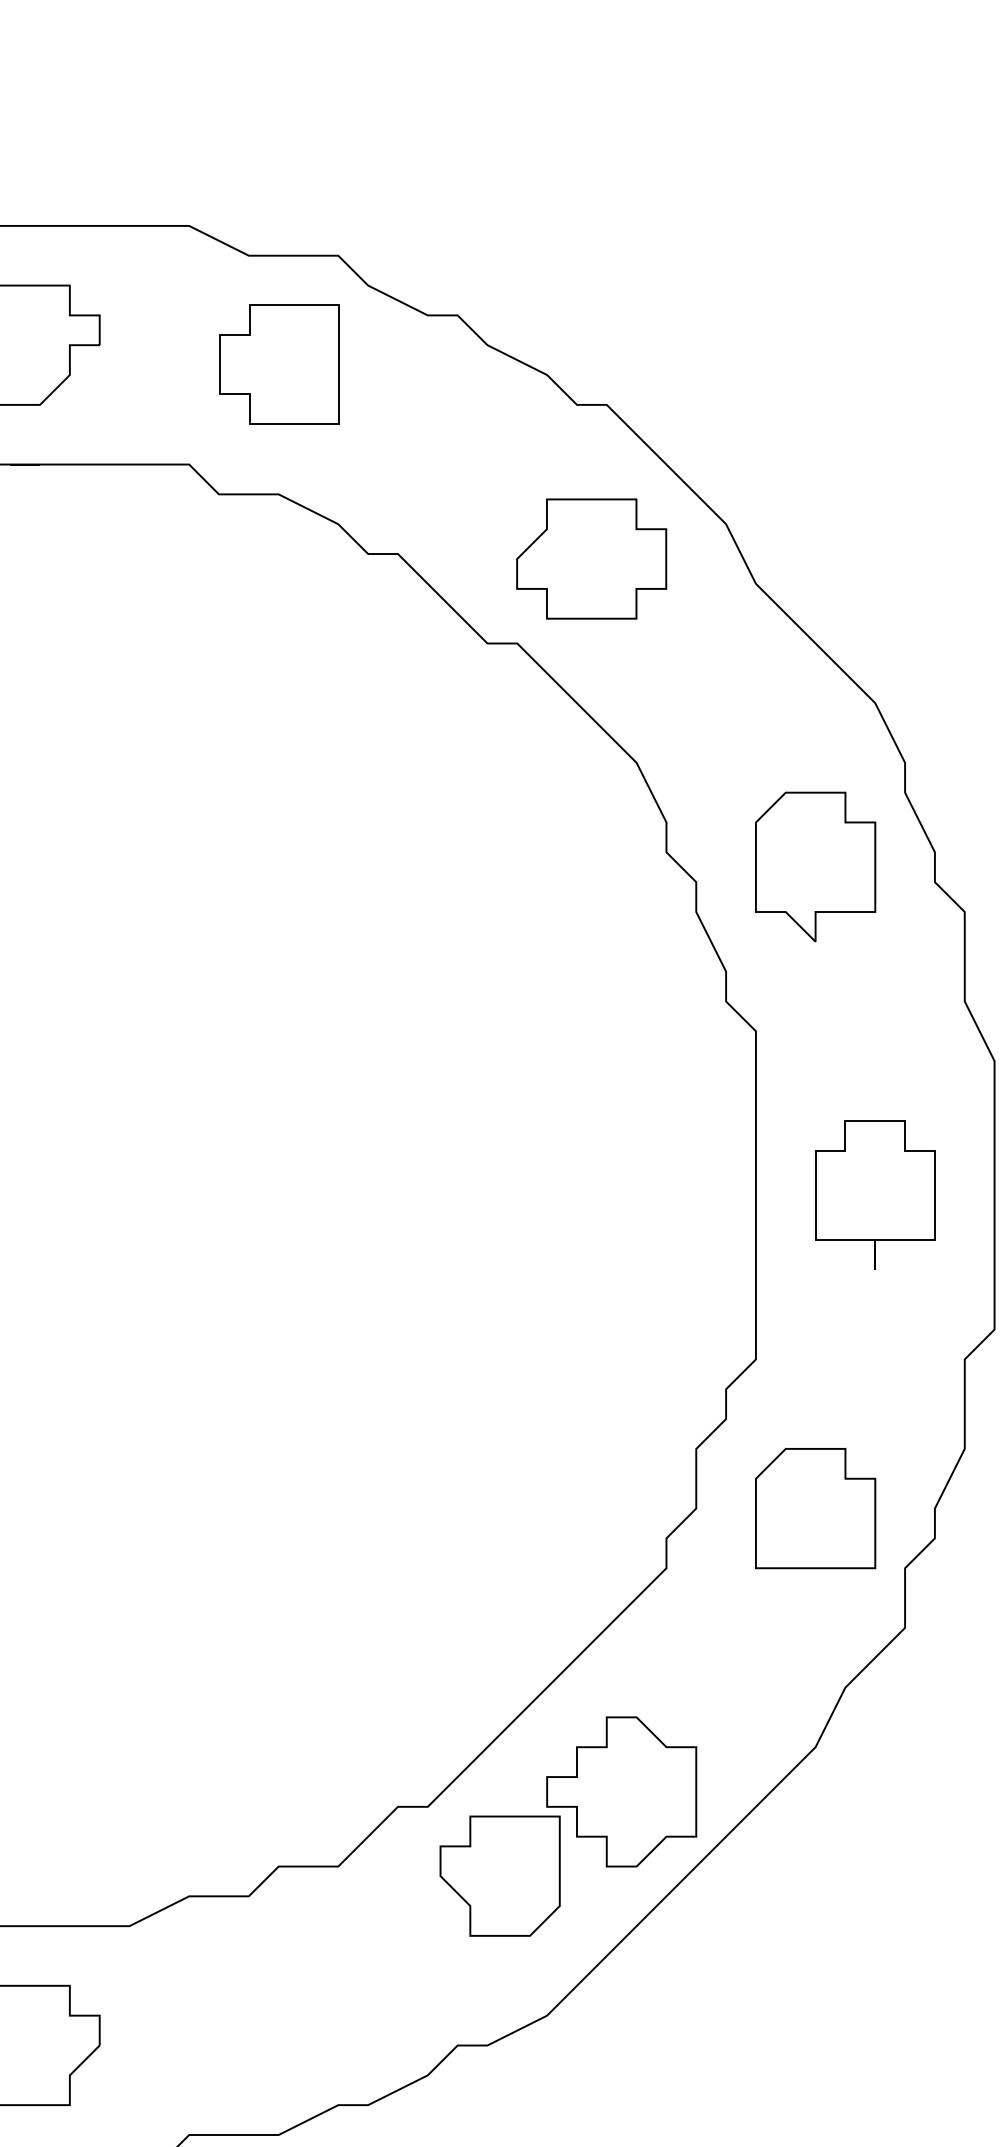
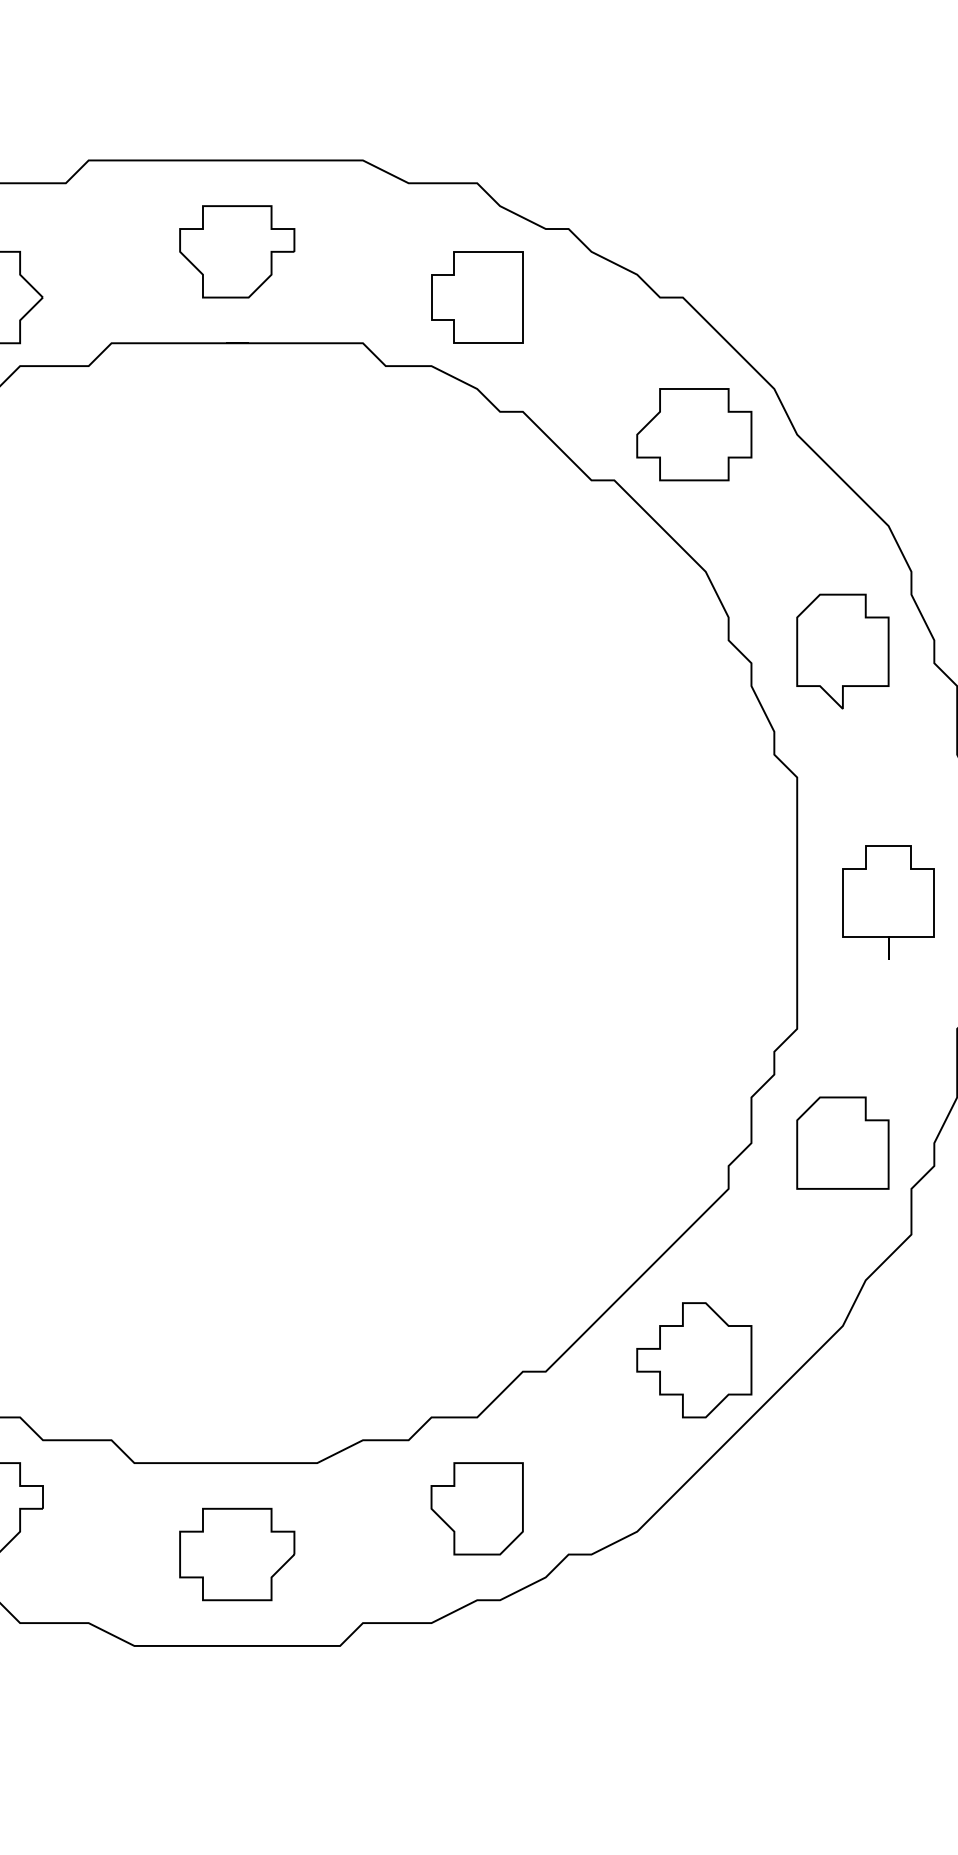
part: (279, 364) -> (477, 297), moved
part: (591, 558) -> (694, 434), moved
part: (499, 1875) -> (476, 1508), moved

